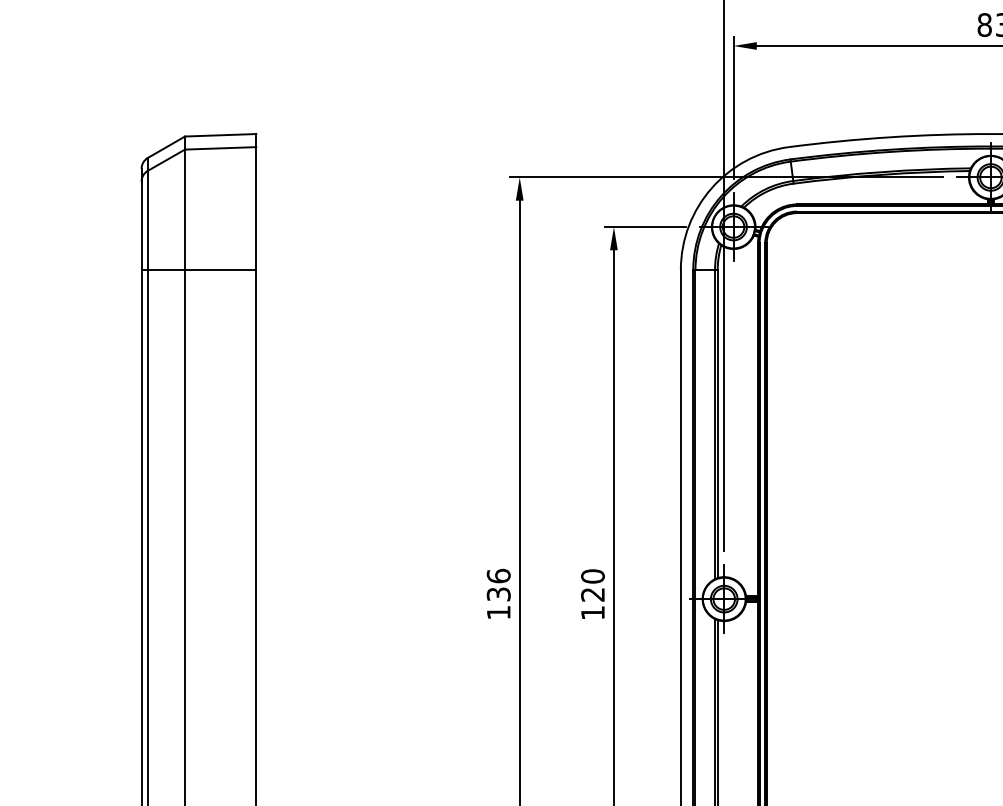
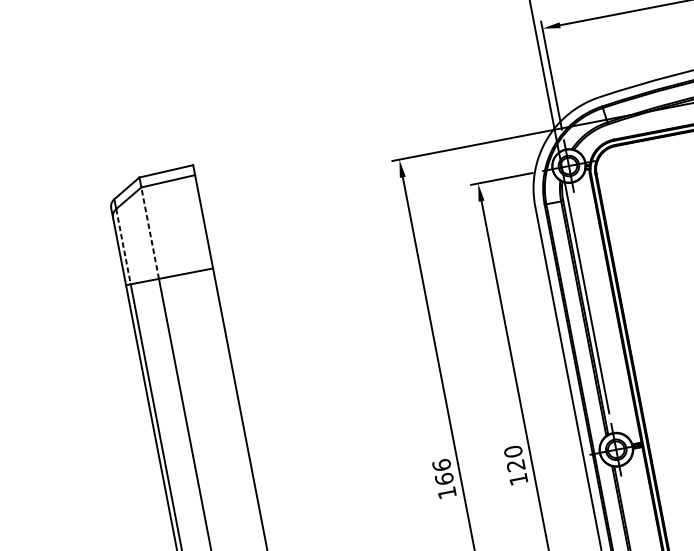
line: (185, 209) -> (150, 232), solid -> dashed
line: (147, 220) -> (123, 246), solid -> dashed
text: (498, 594) -> (444, 479), 136 -> 166

